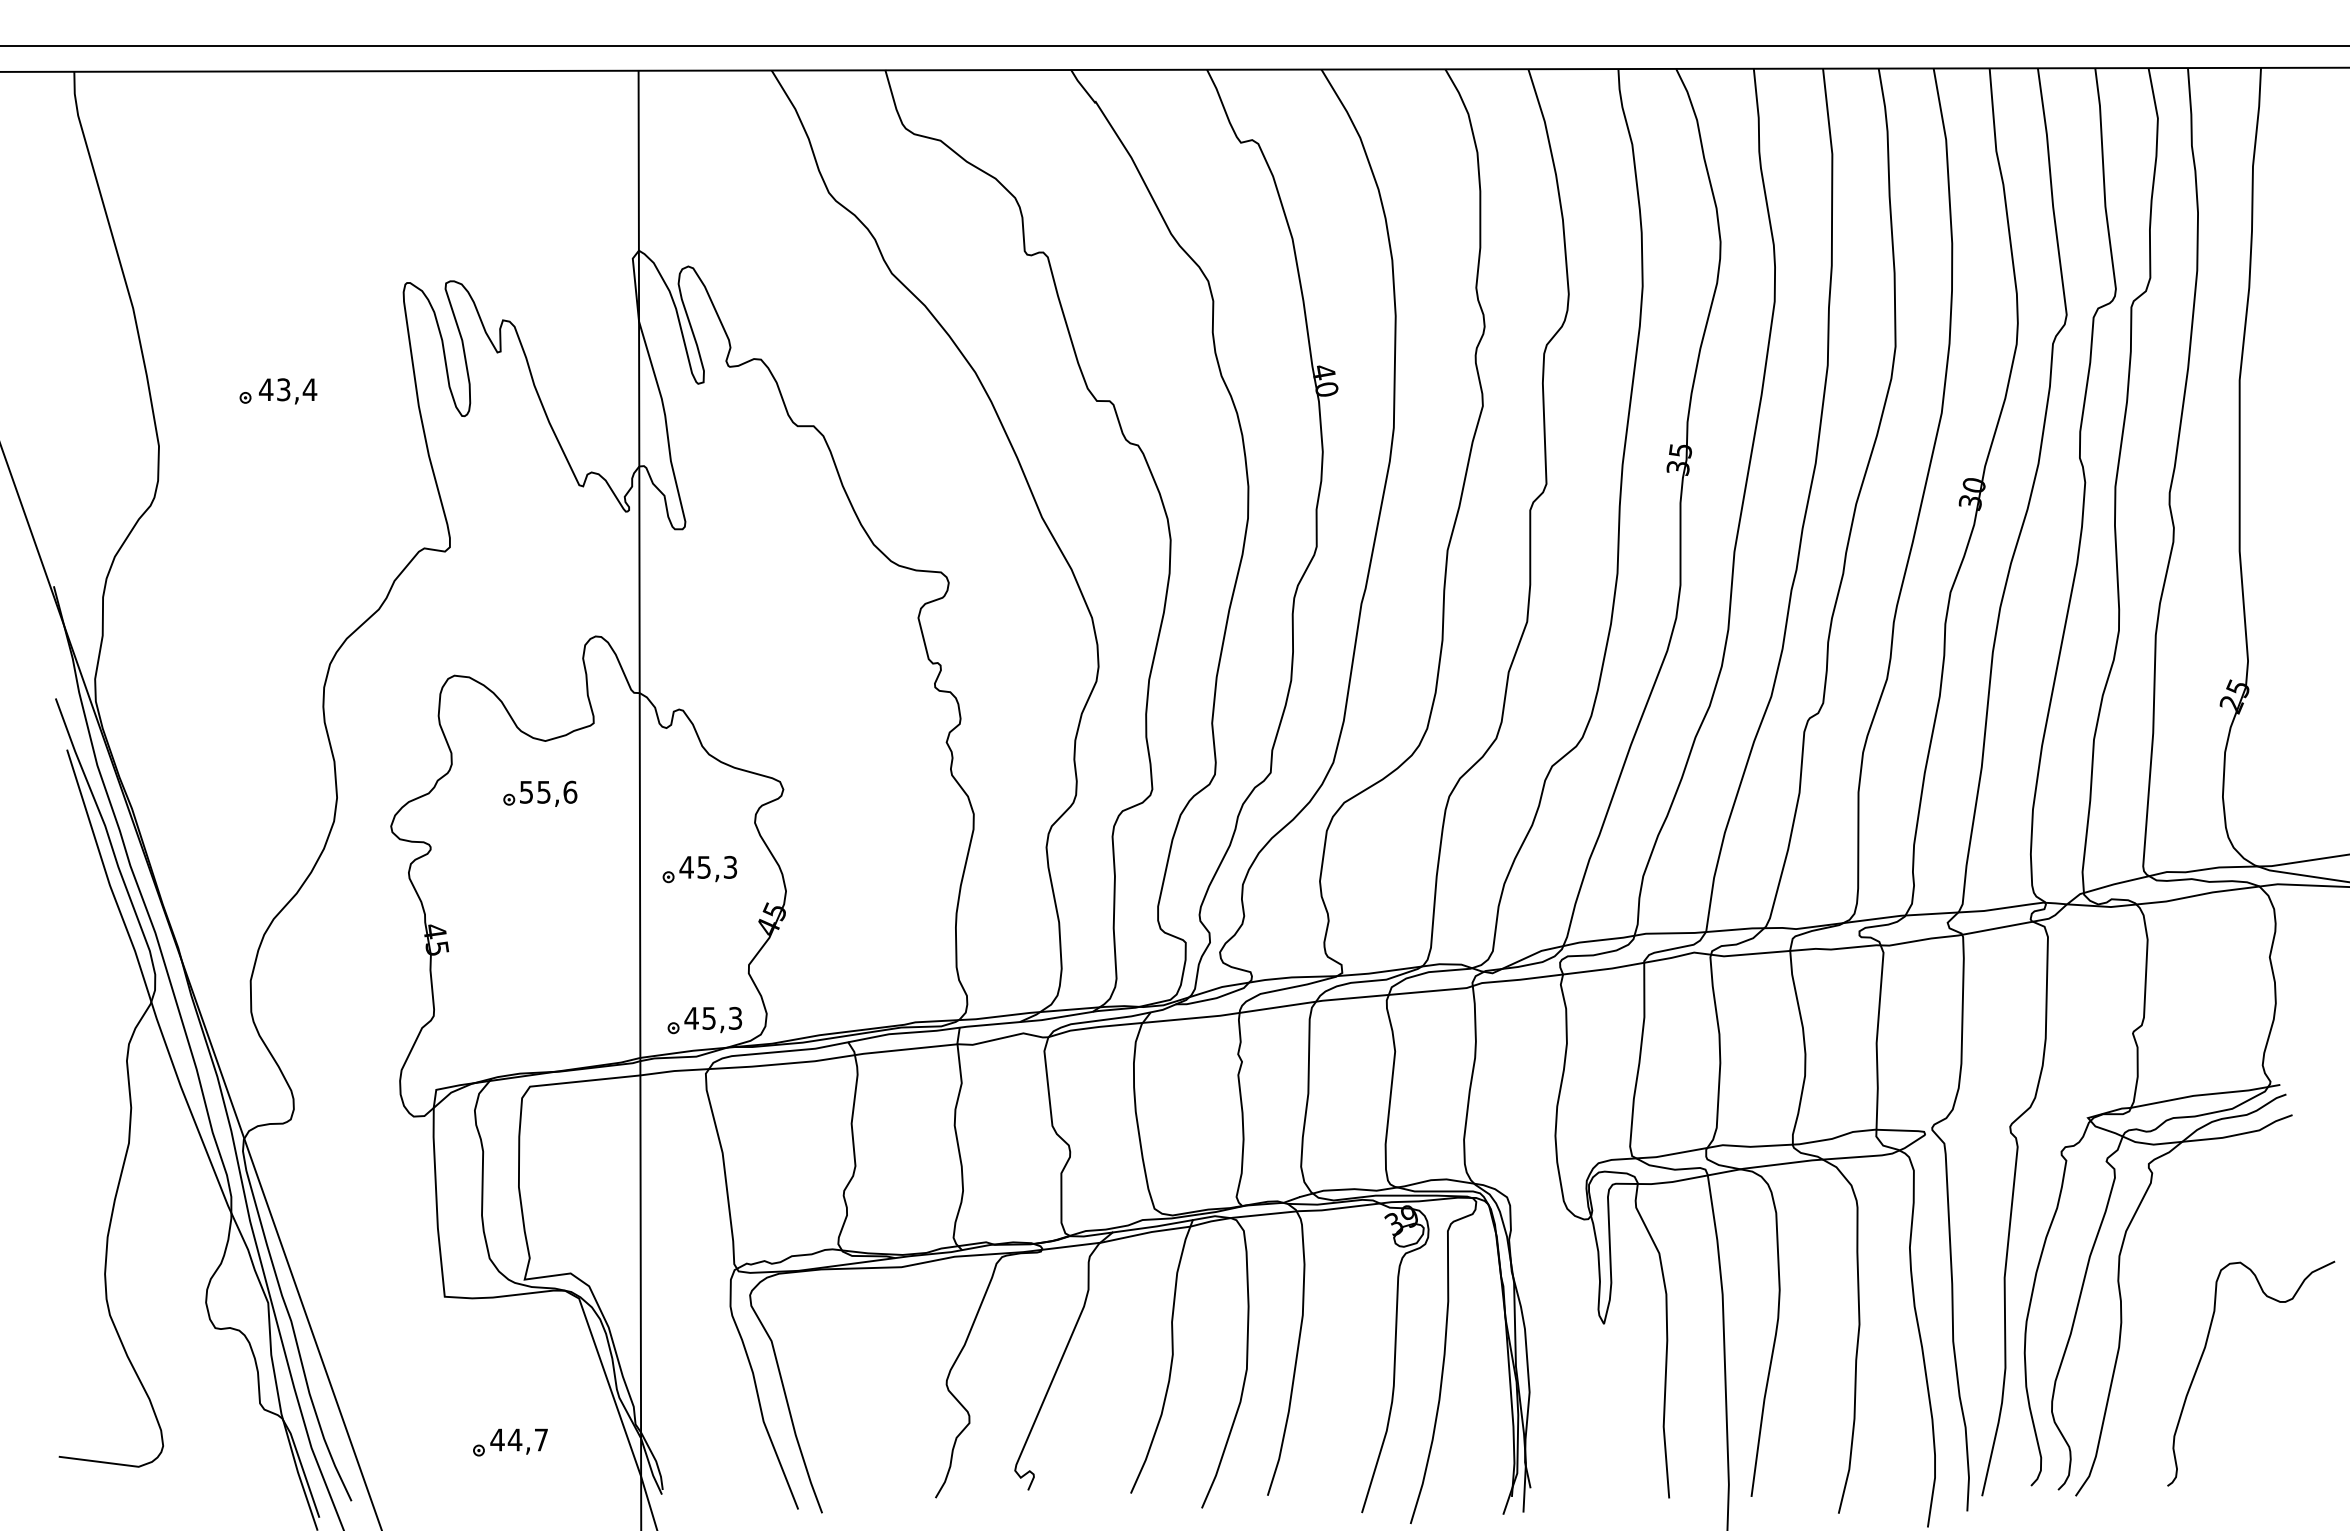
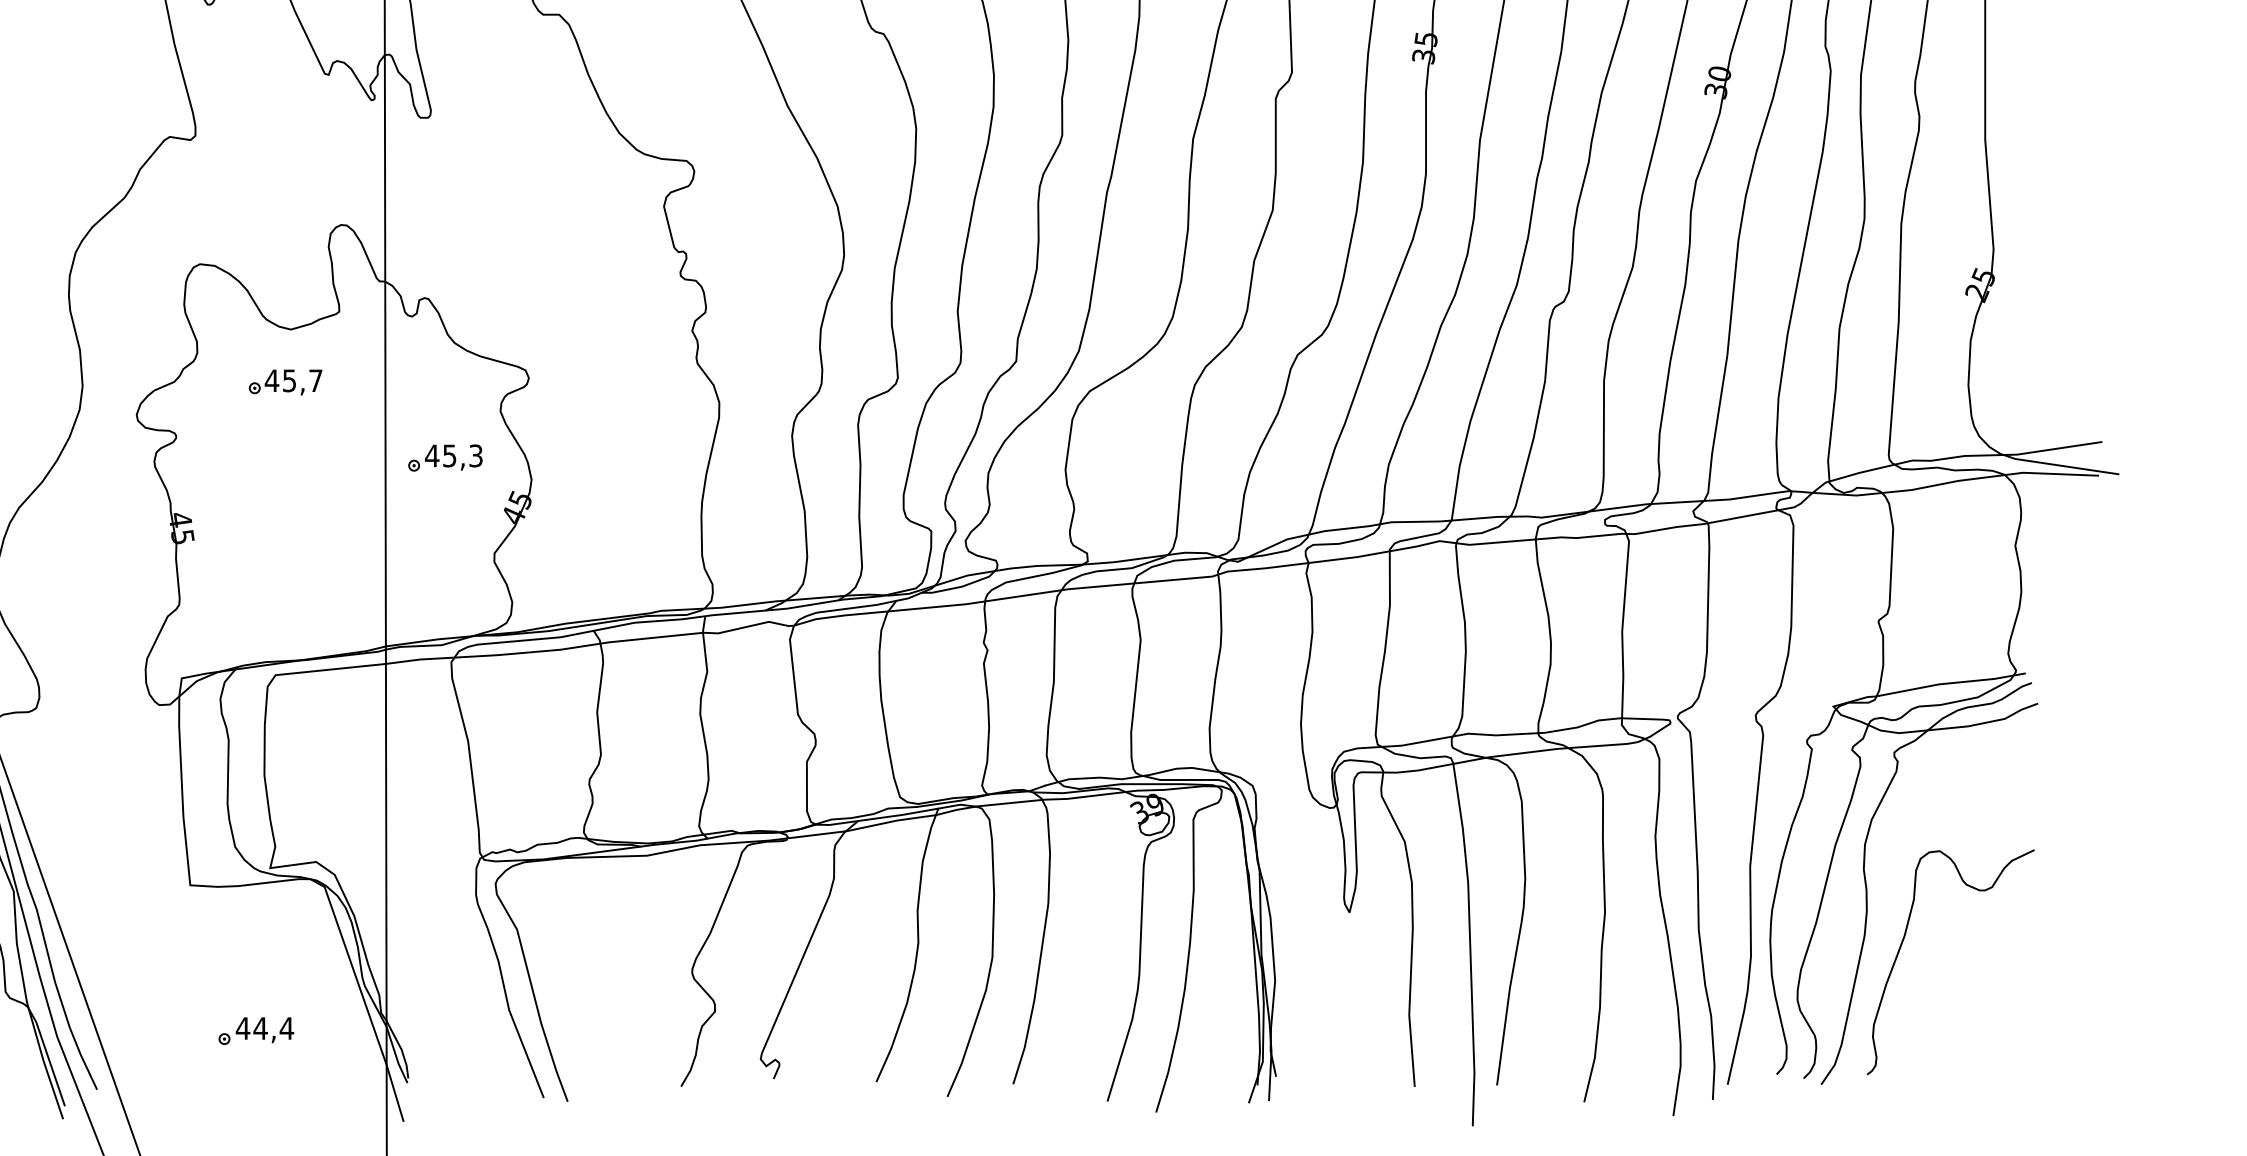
text: (548, 791) -> (294, 380), 55,6 -> 45,7
part: (704, 1020) -> (450, 609), removed
curve: (2204, 1352) -> (1904, 941), moved
text: (541, 1439) -> (287, 1028), 44,7 -> 44,4

